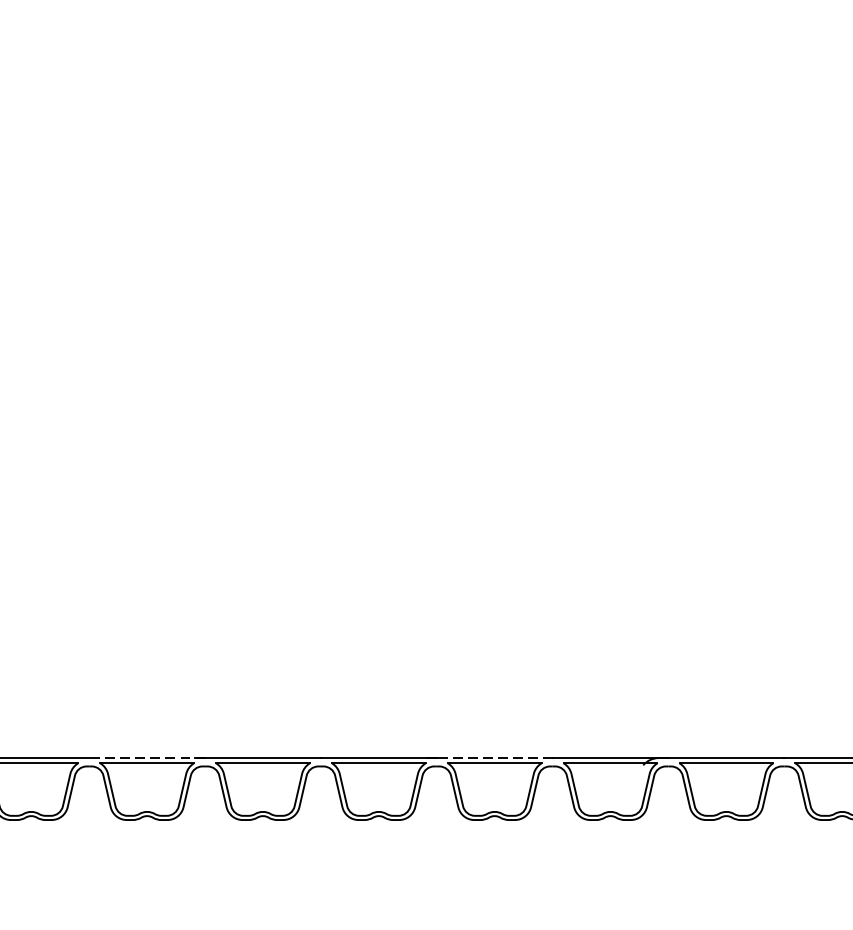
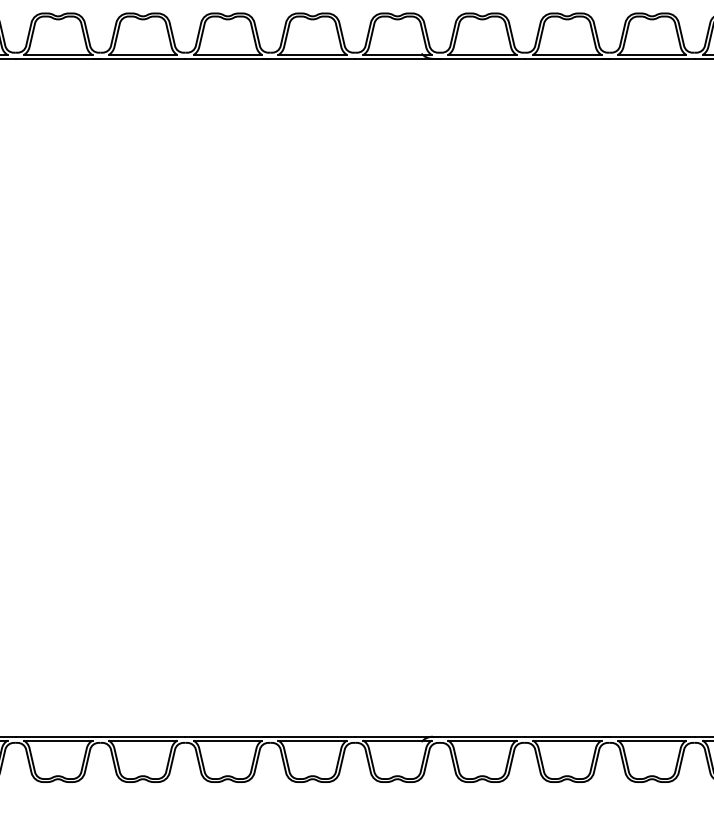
line: (146, 757) -> (57, 736), dashed -> solid
line: (494, 757) -> (312, 736), dashed -> solid

